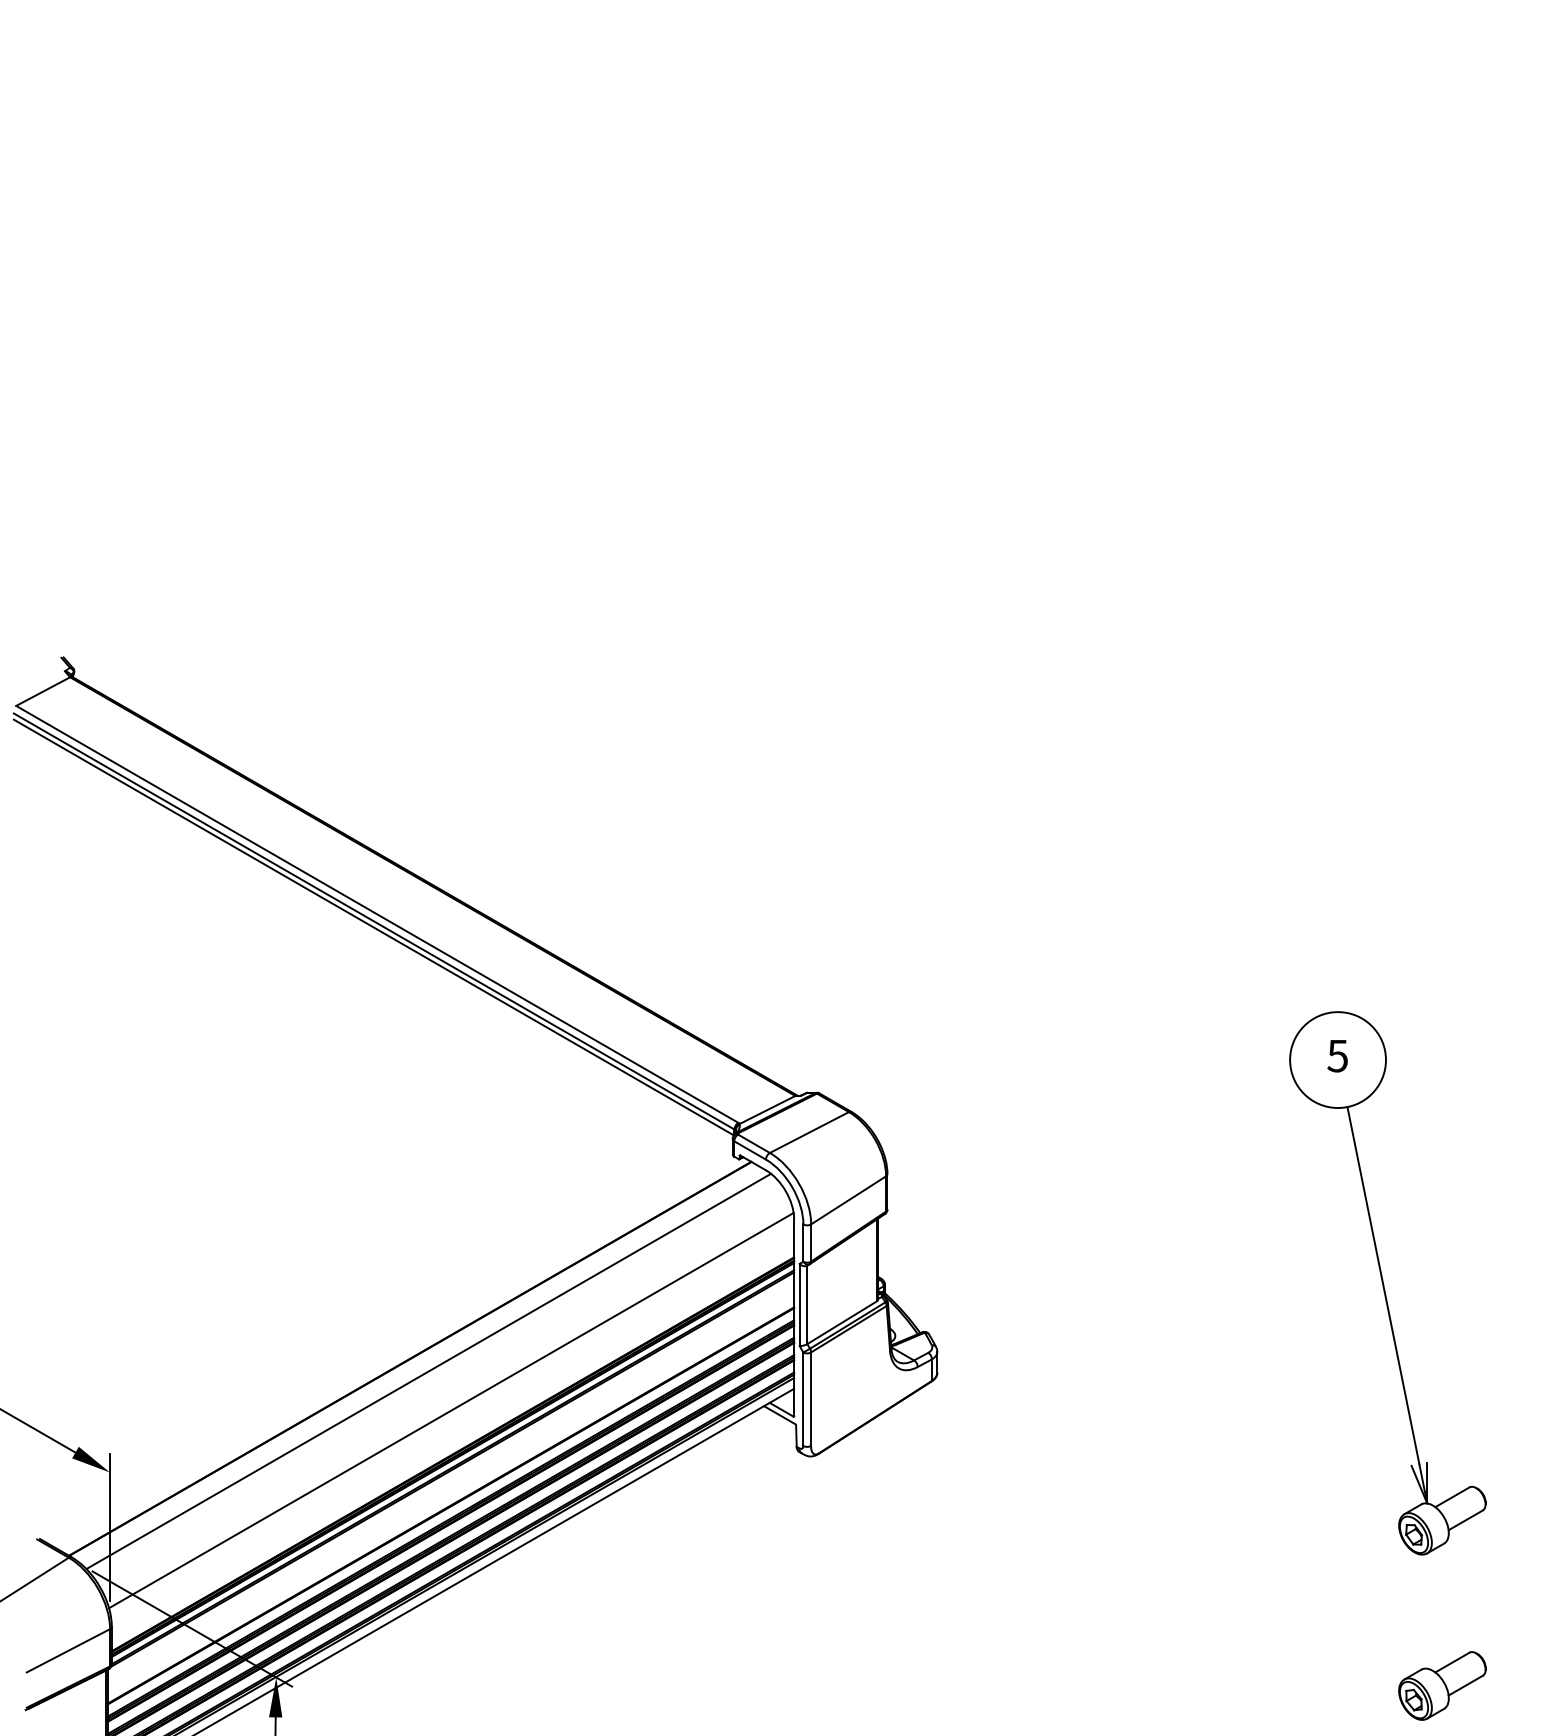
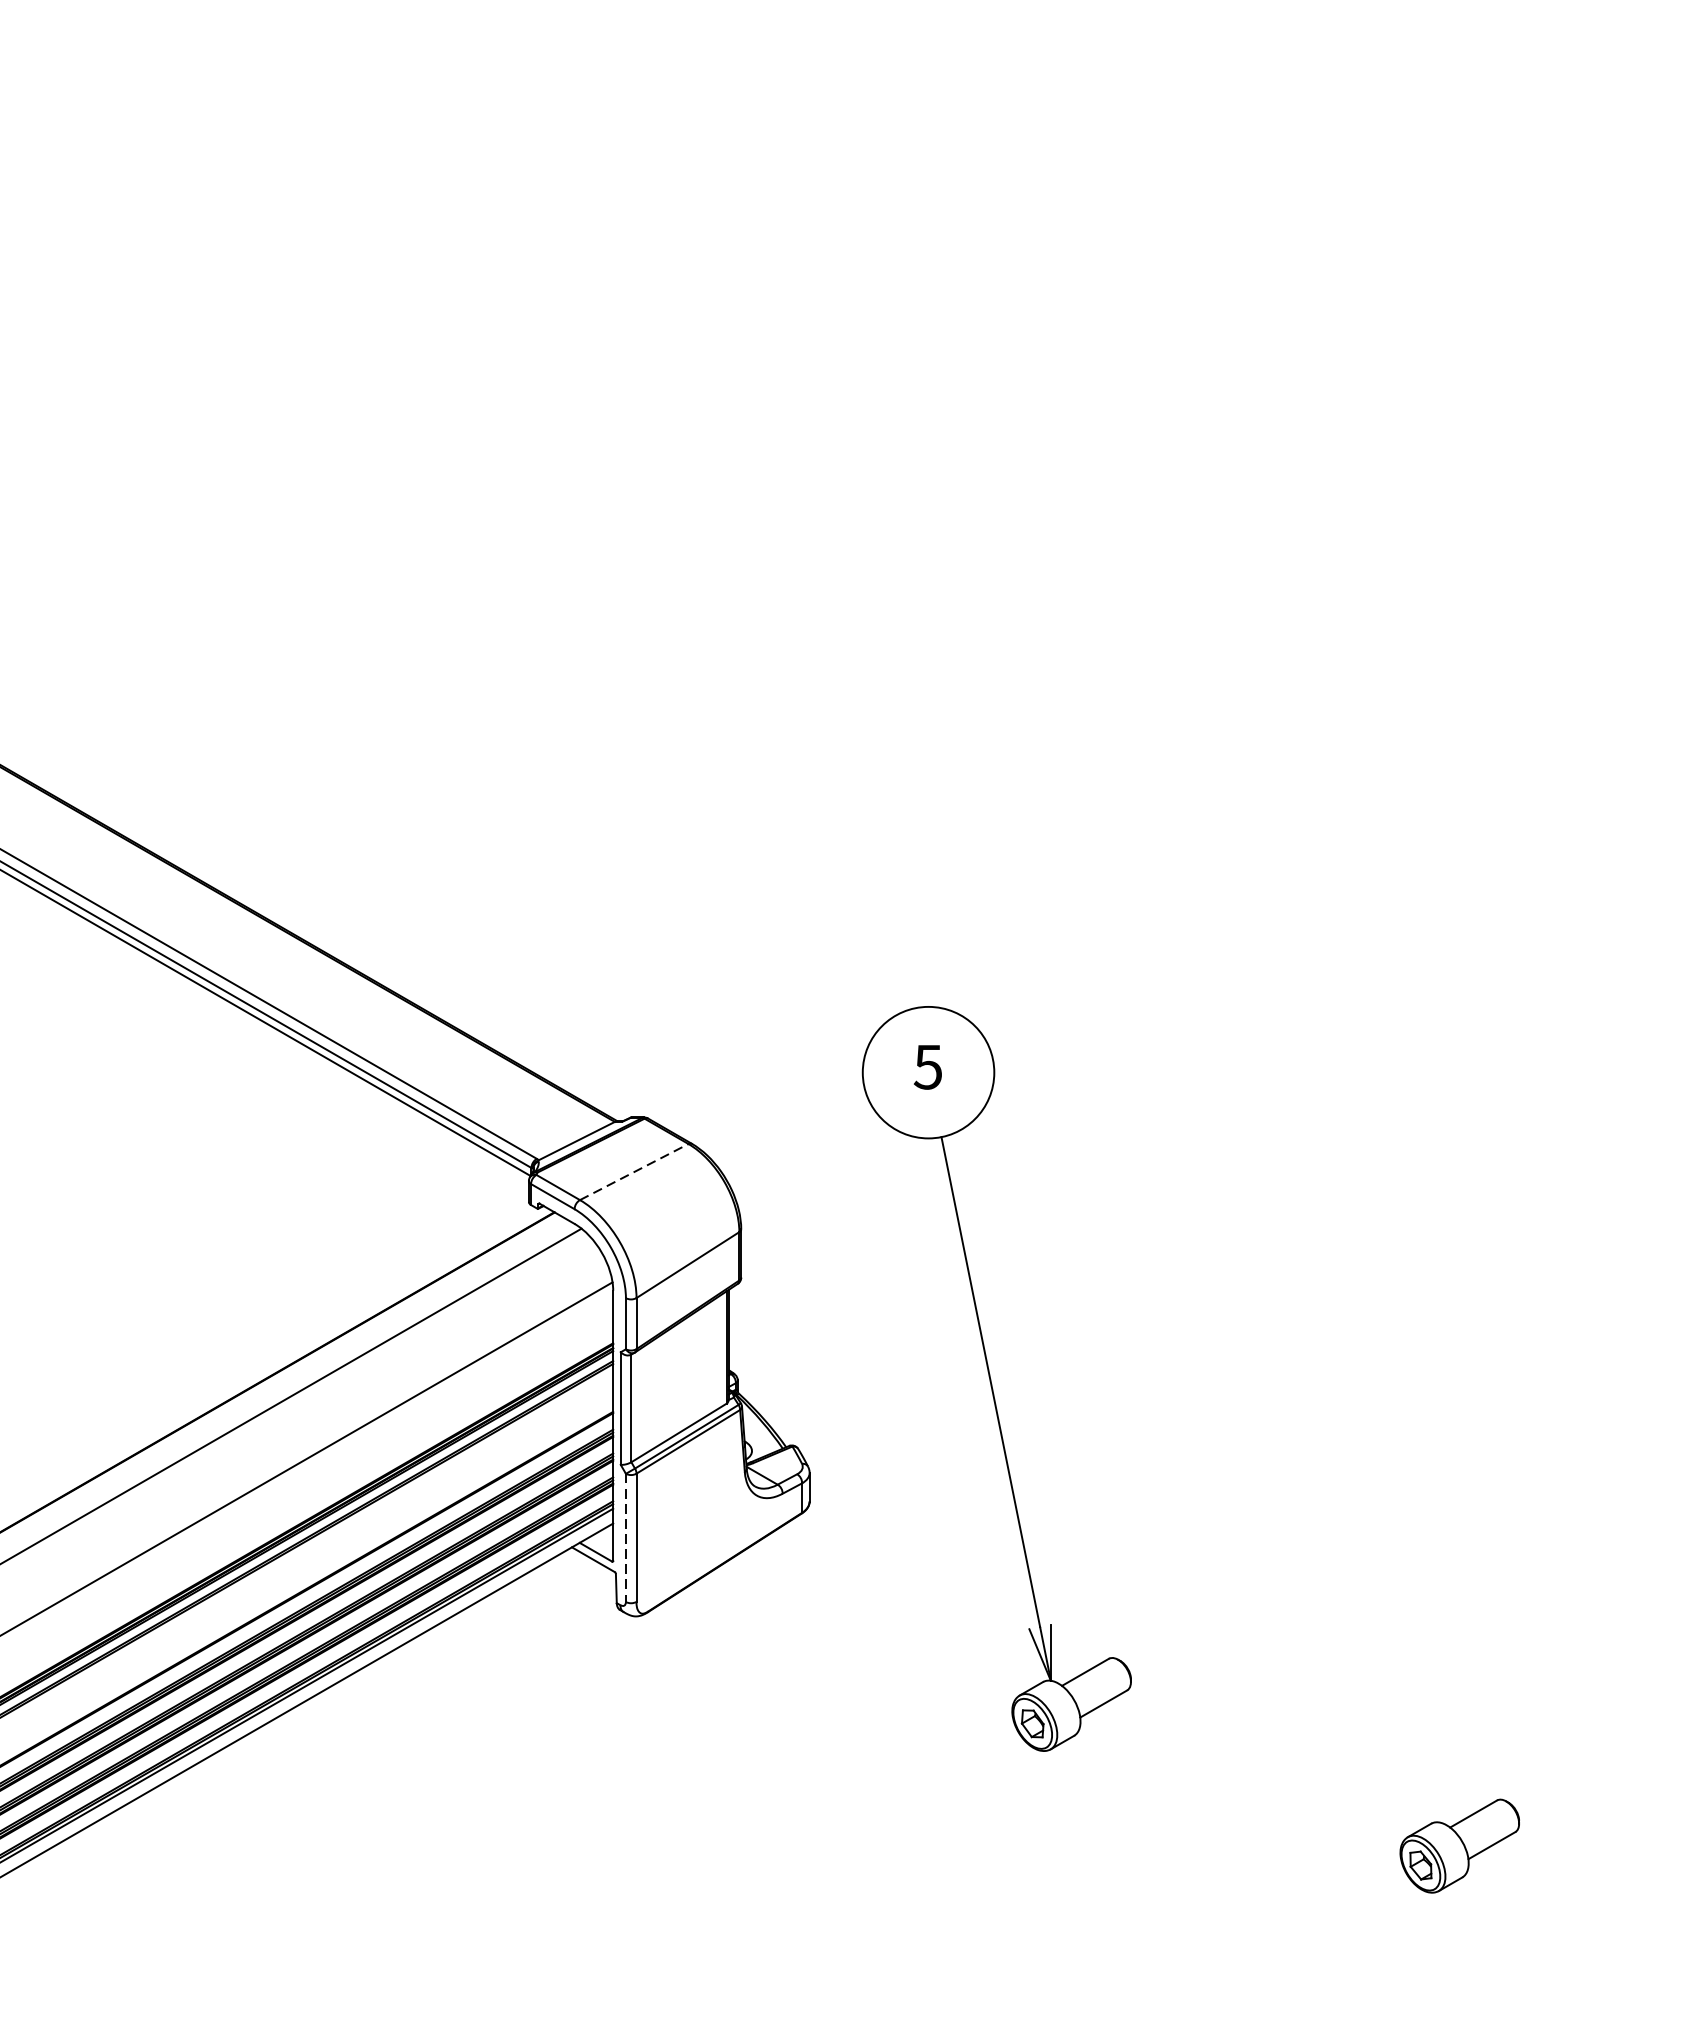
line: (809, 1132) -> (634, 1172), solid -> dashed
part: (1387, 1283) -> (996, 1379), moved
line: (803, 1399) -> (626, 1538), solid -> dashed
part: (1442, 1685) -> (1459, 1845), moved

